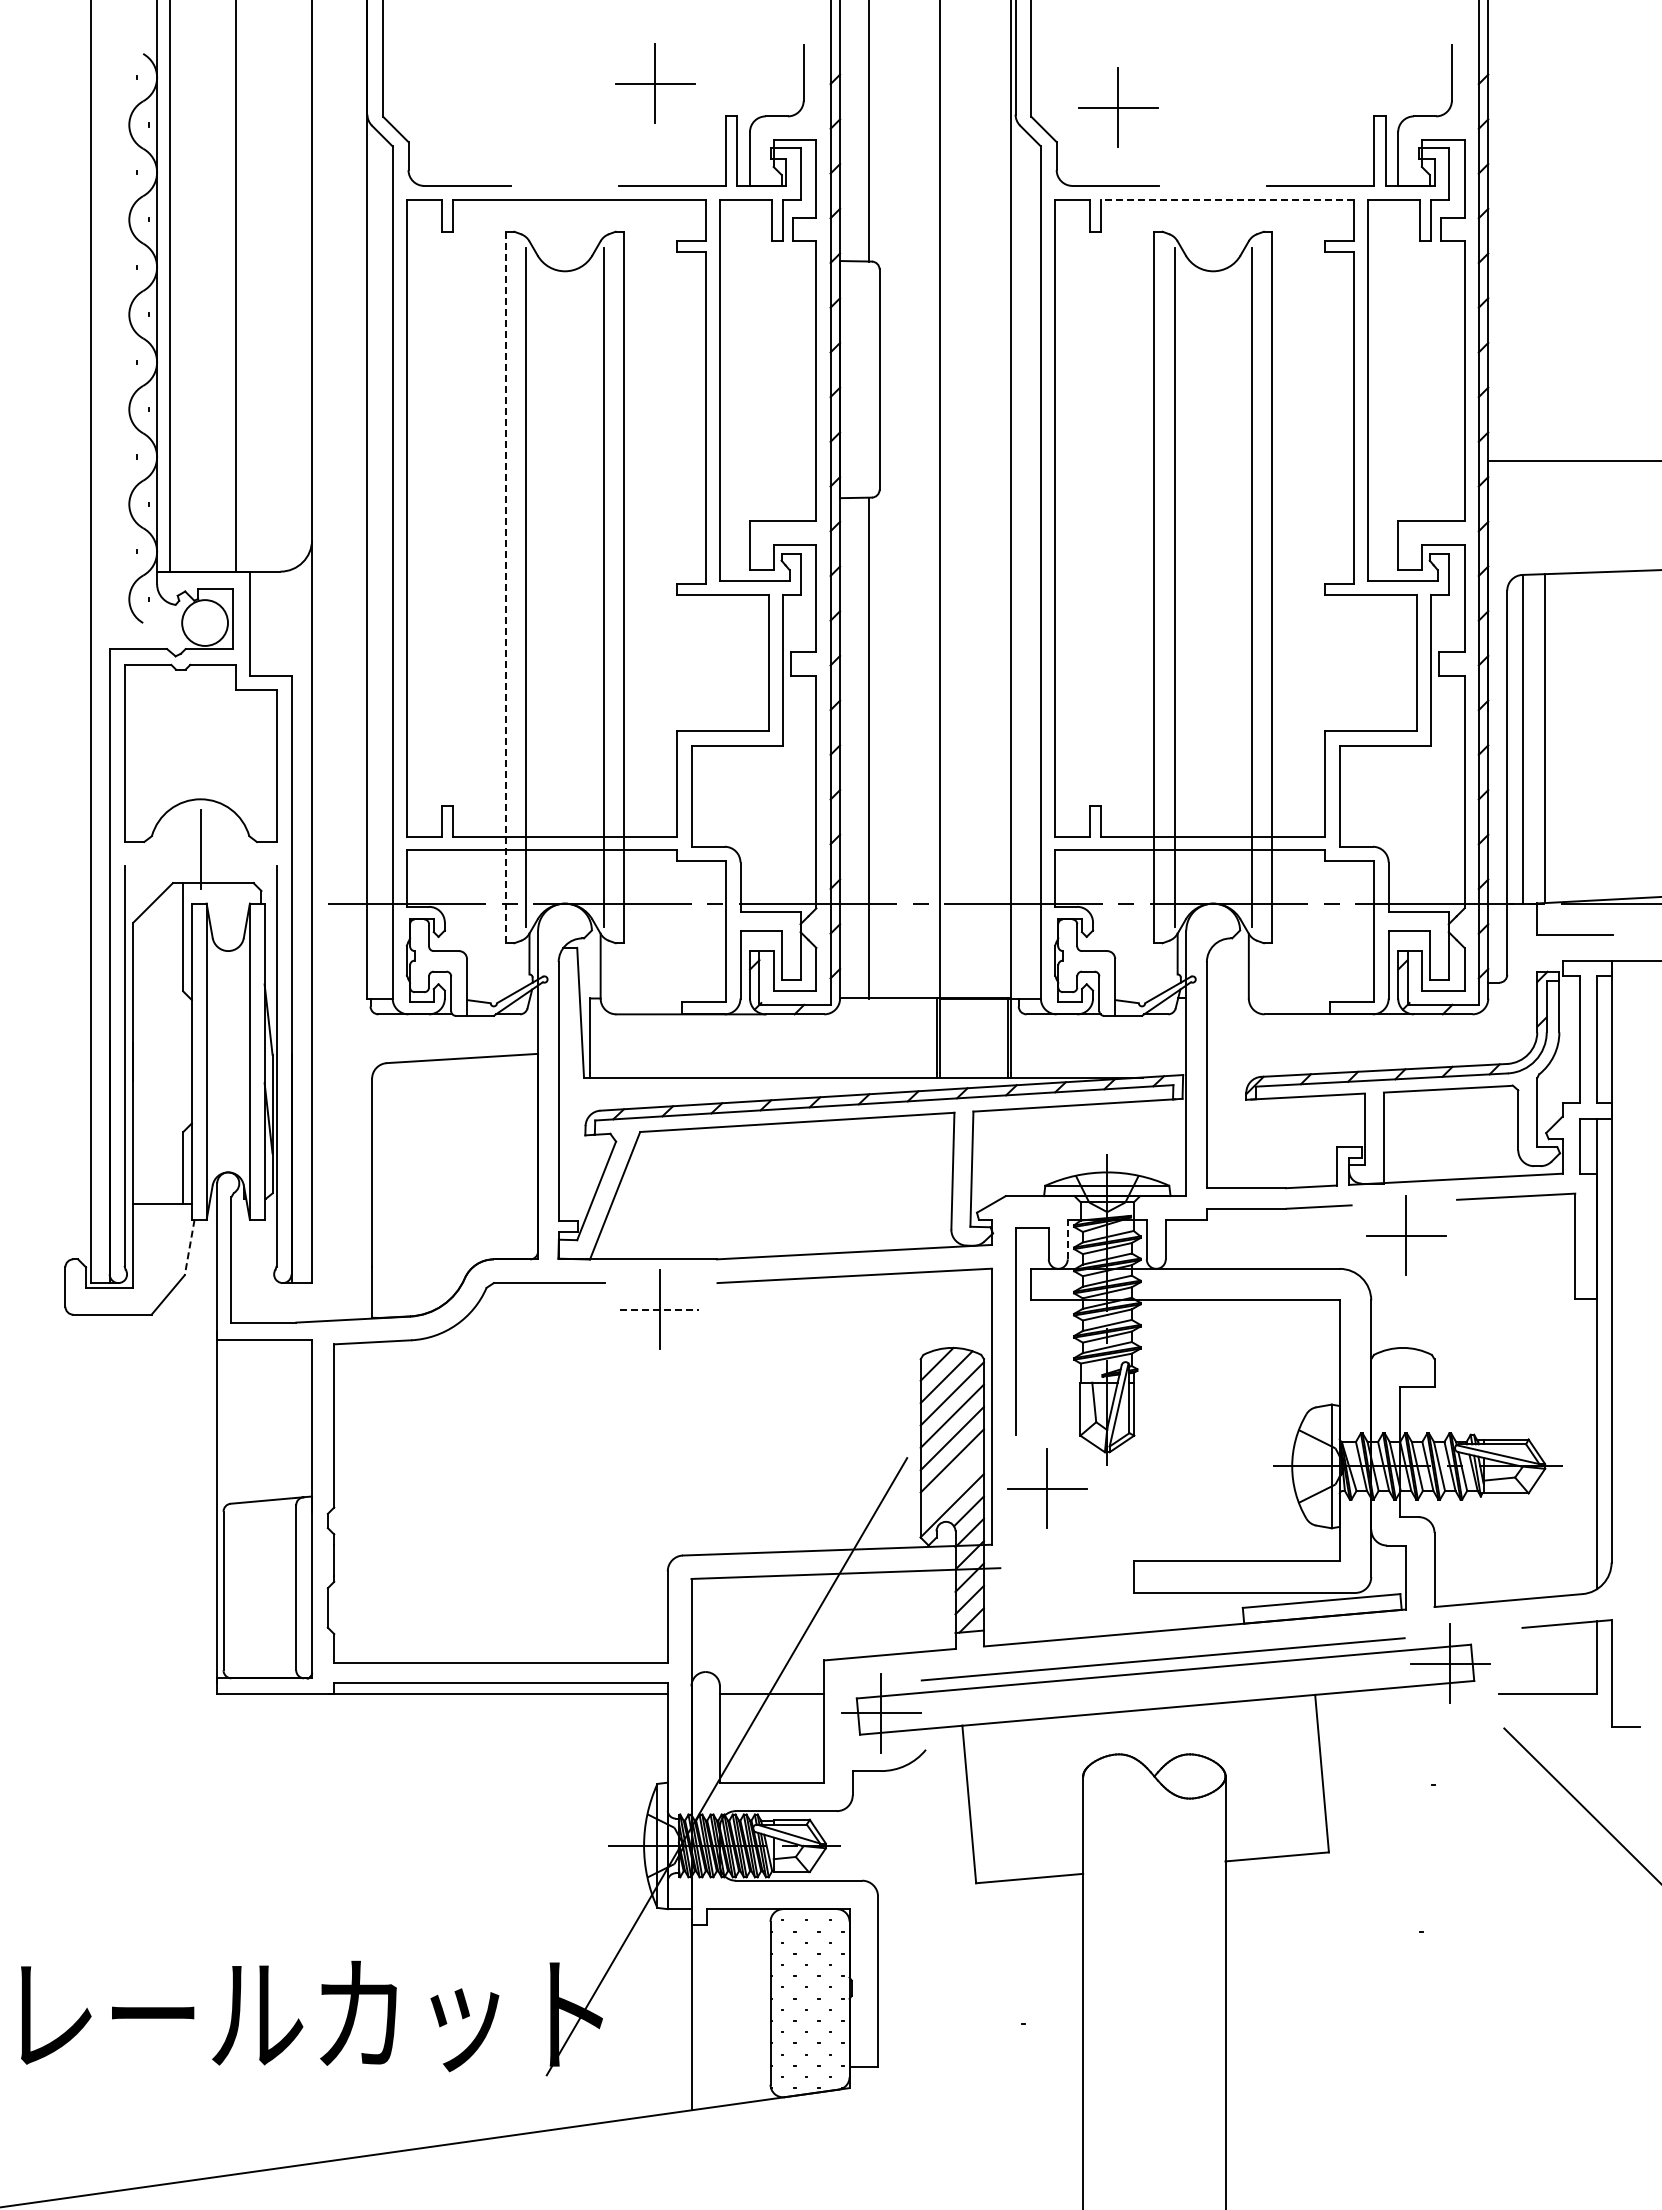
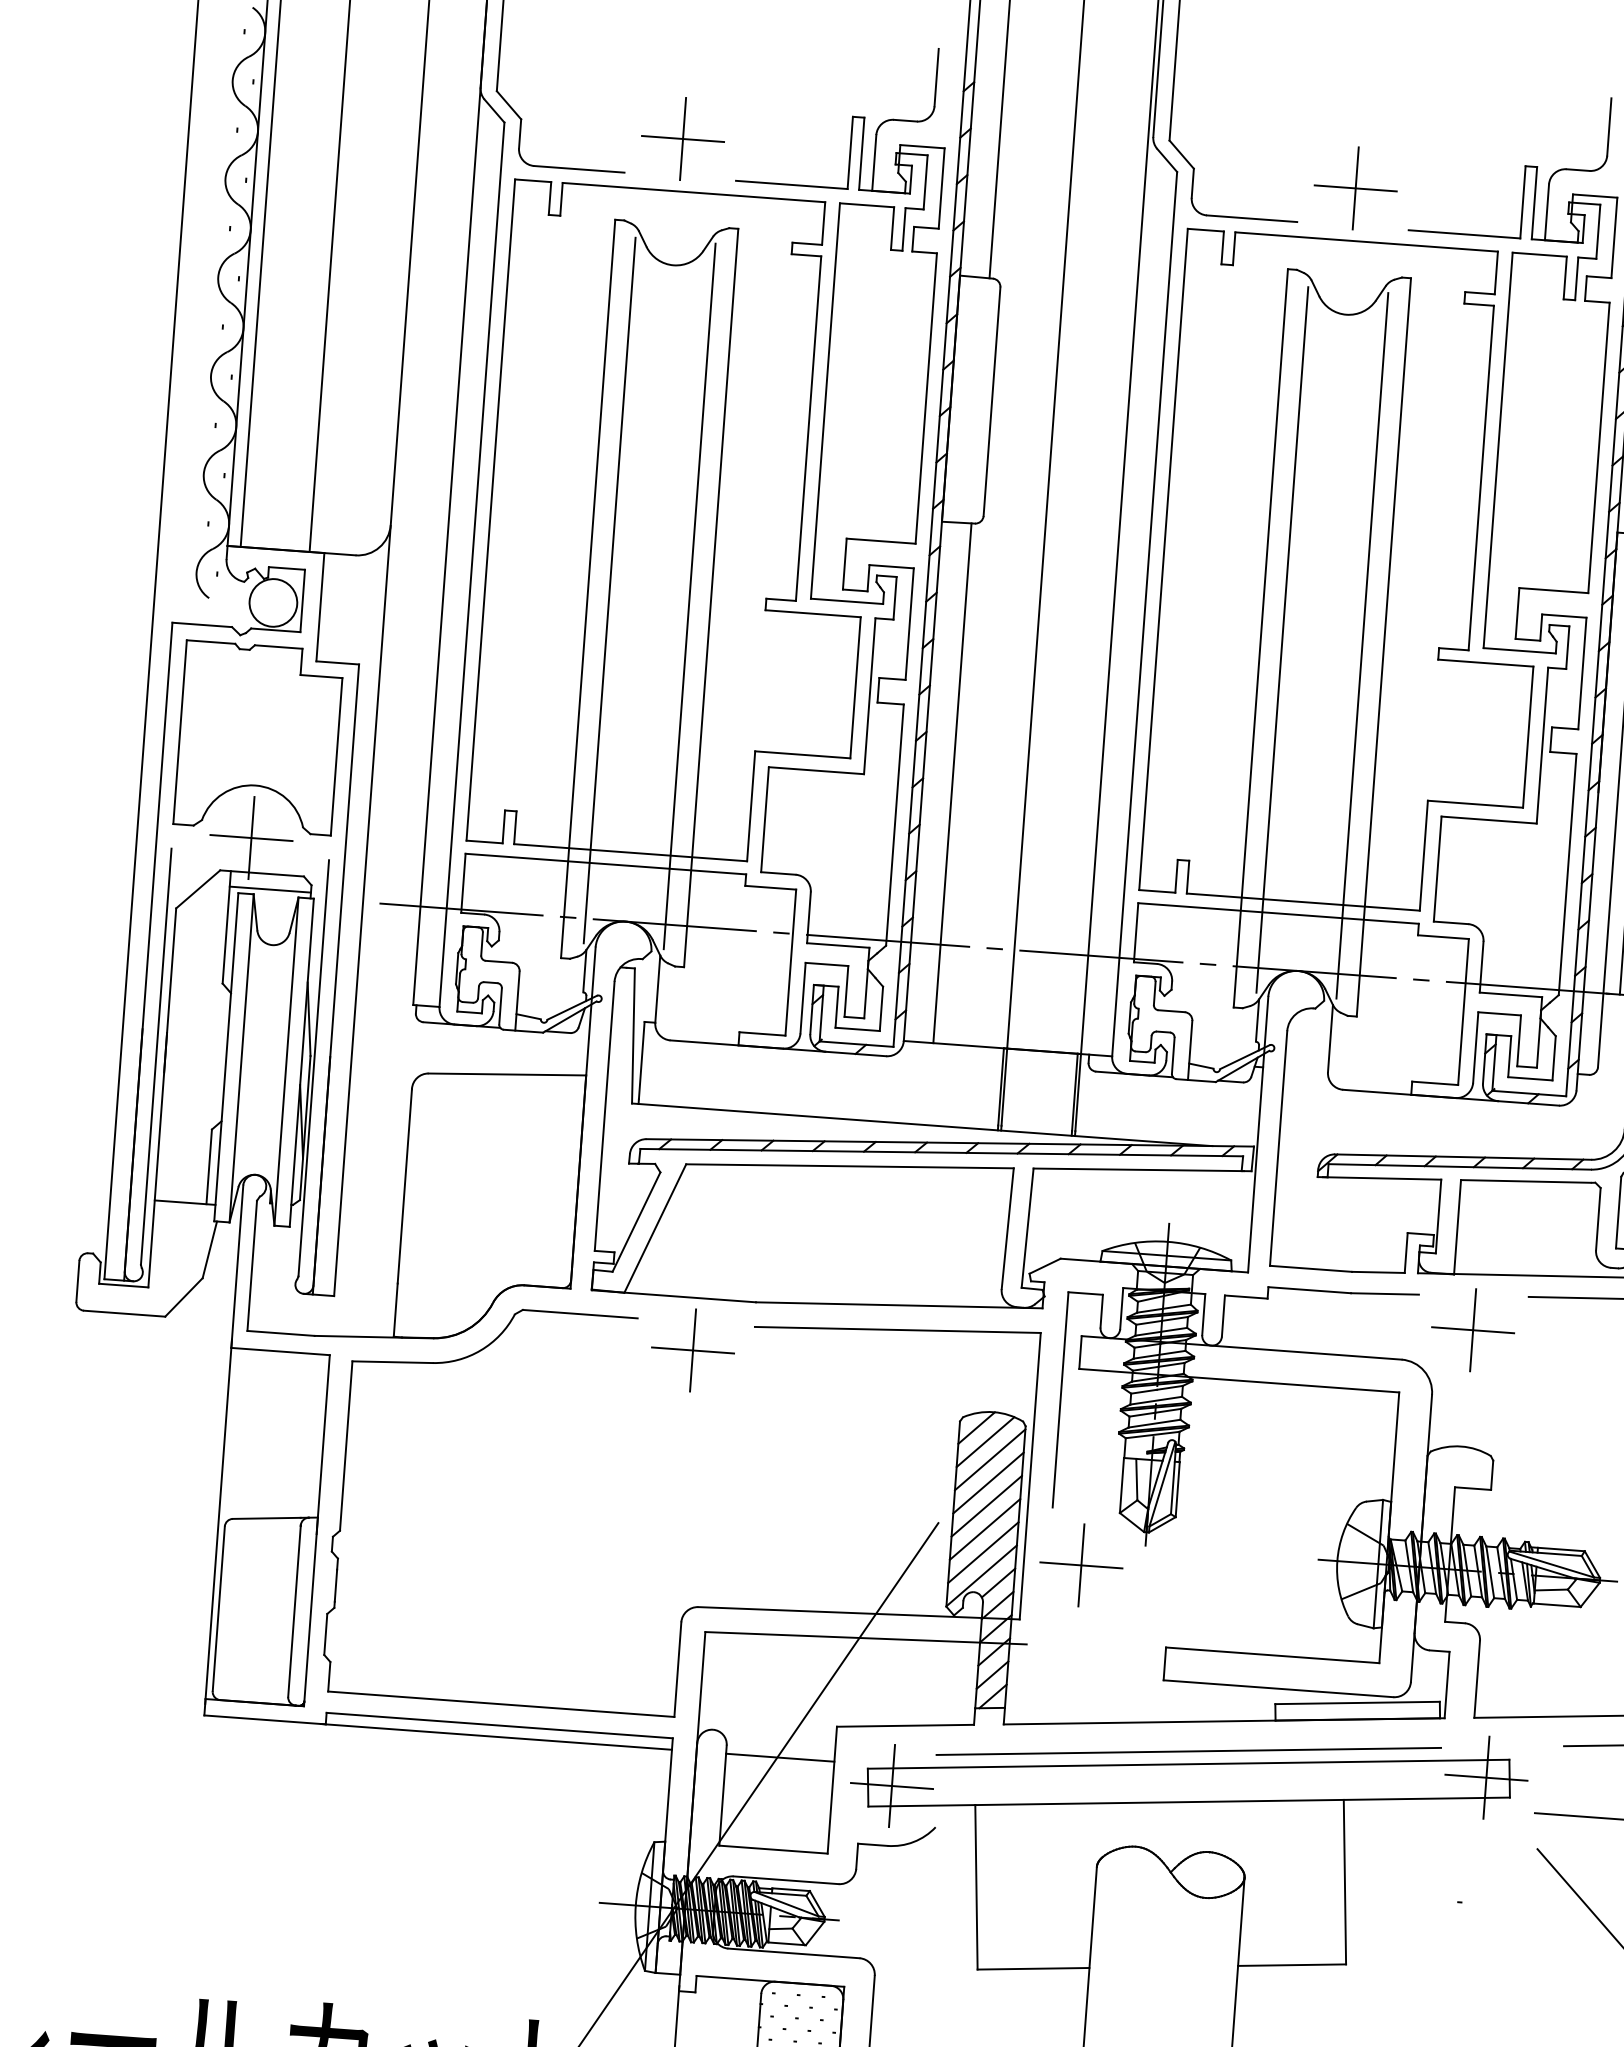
part: (655, 83) -> (683, 138), moved
part: (1118, 107) -> (1356, 188), moved
line: (1226, 200) -> (1365, 242), dashed -> solid
line: (505, 587) -> (587, 588), dashed -> solid
line: (200, 849) -> (251, 837), added
line: (222, 898) -> (270, 890), added
line: (1067, 1239) -> (1121, 1308), dashed -> solid
line: (189, 1247) -> (209, 1249), dashed -> solid
line: (659, 1309) -> (692, 1349), dashed -> solid
line: (951, 1482) -> (982, 1551), added

